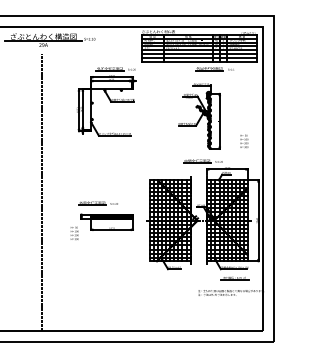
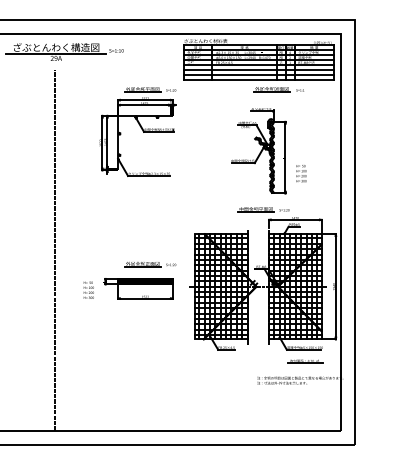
text: (244, 141) -> (301, 173), moved
part: (98, 203) -> (150, 264), moved
text: (74, 232) -> (88, 289), moved

